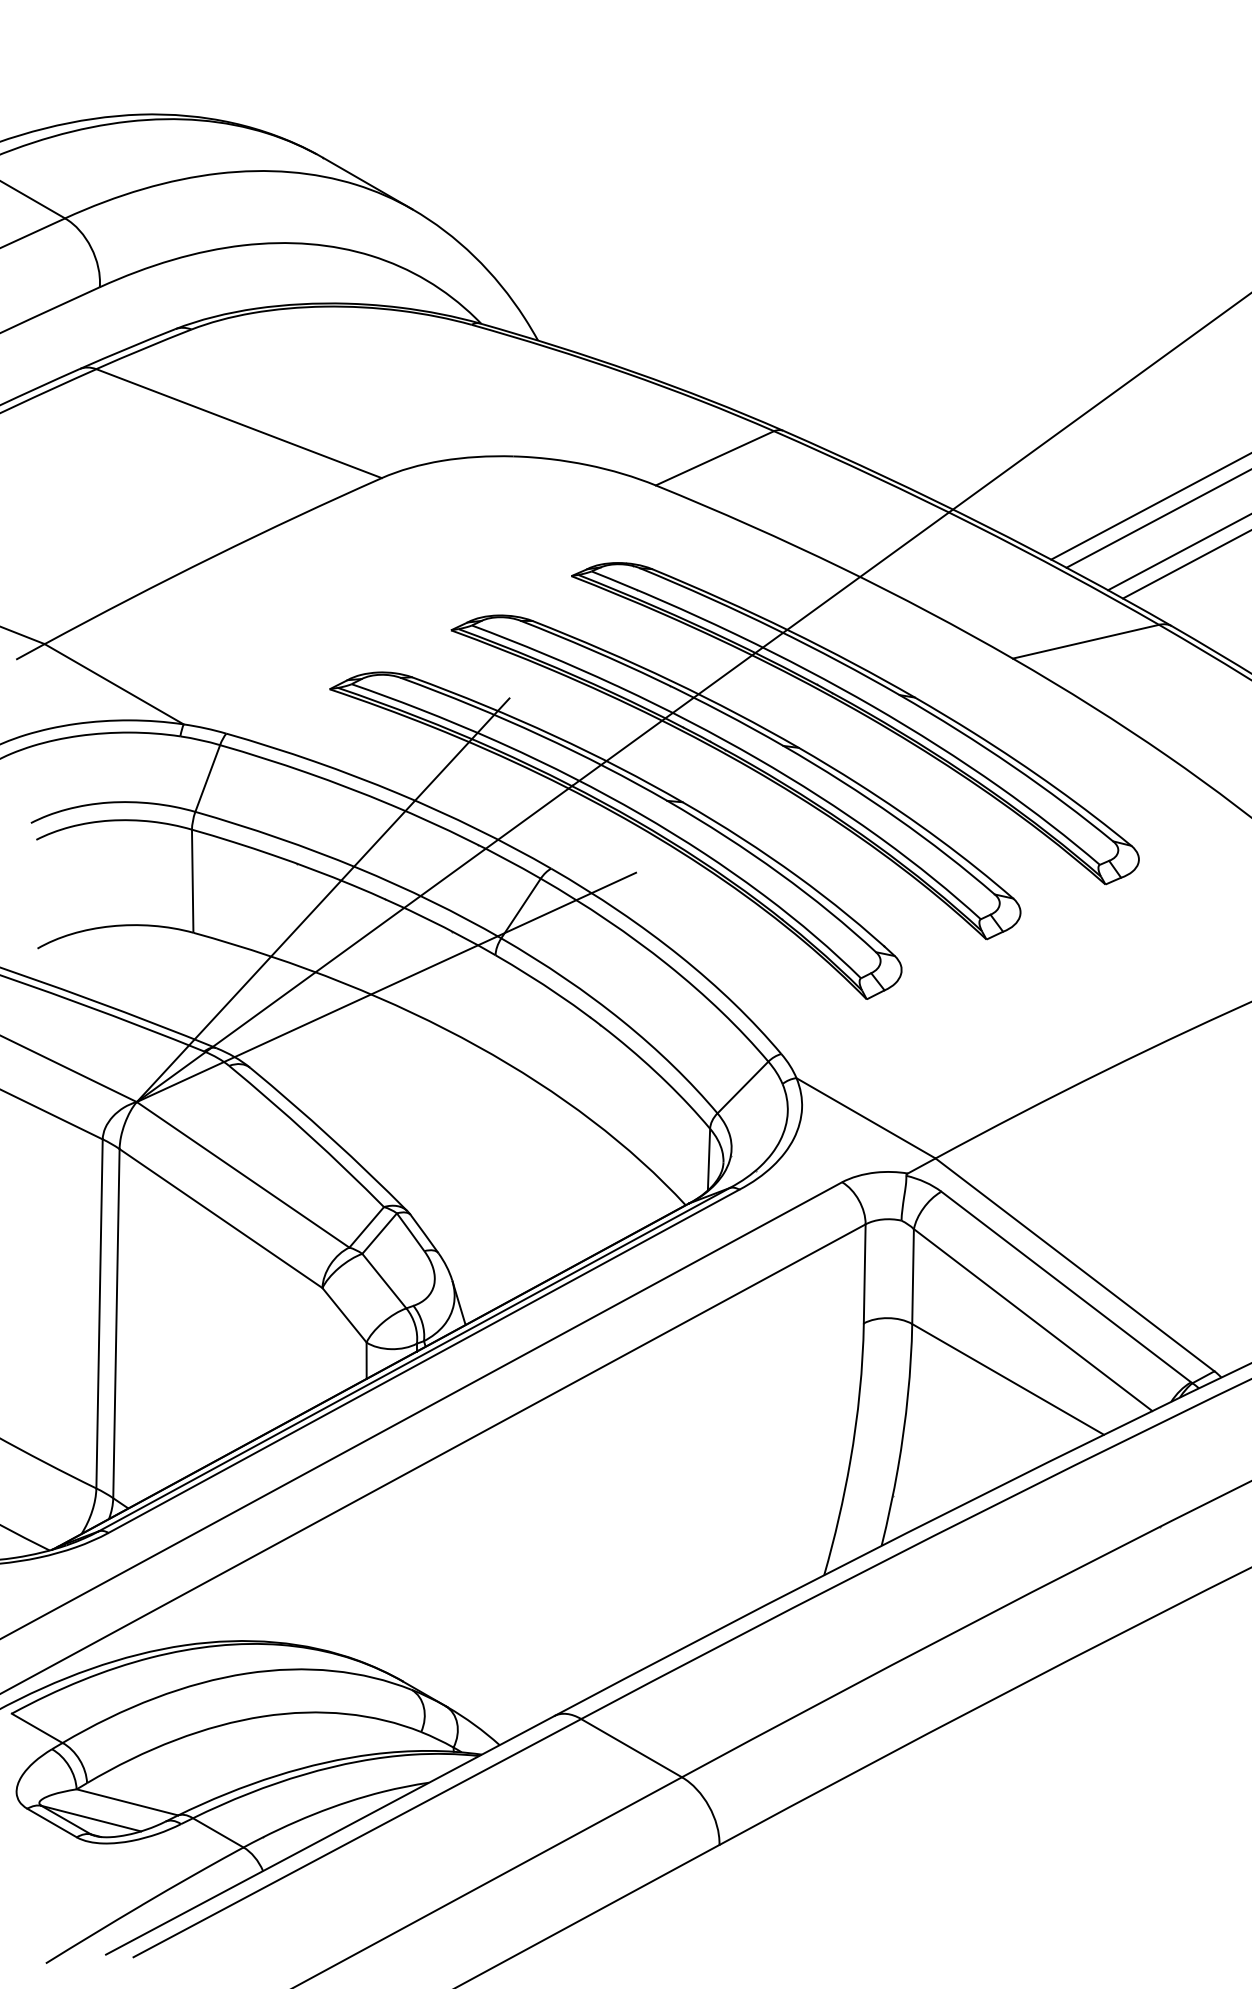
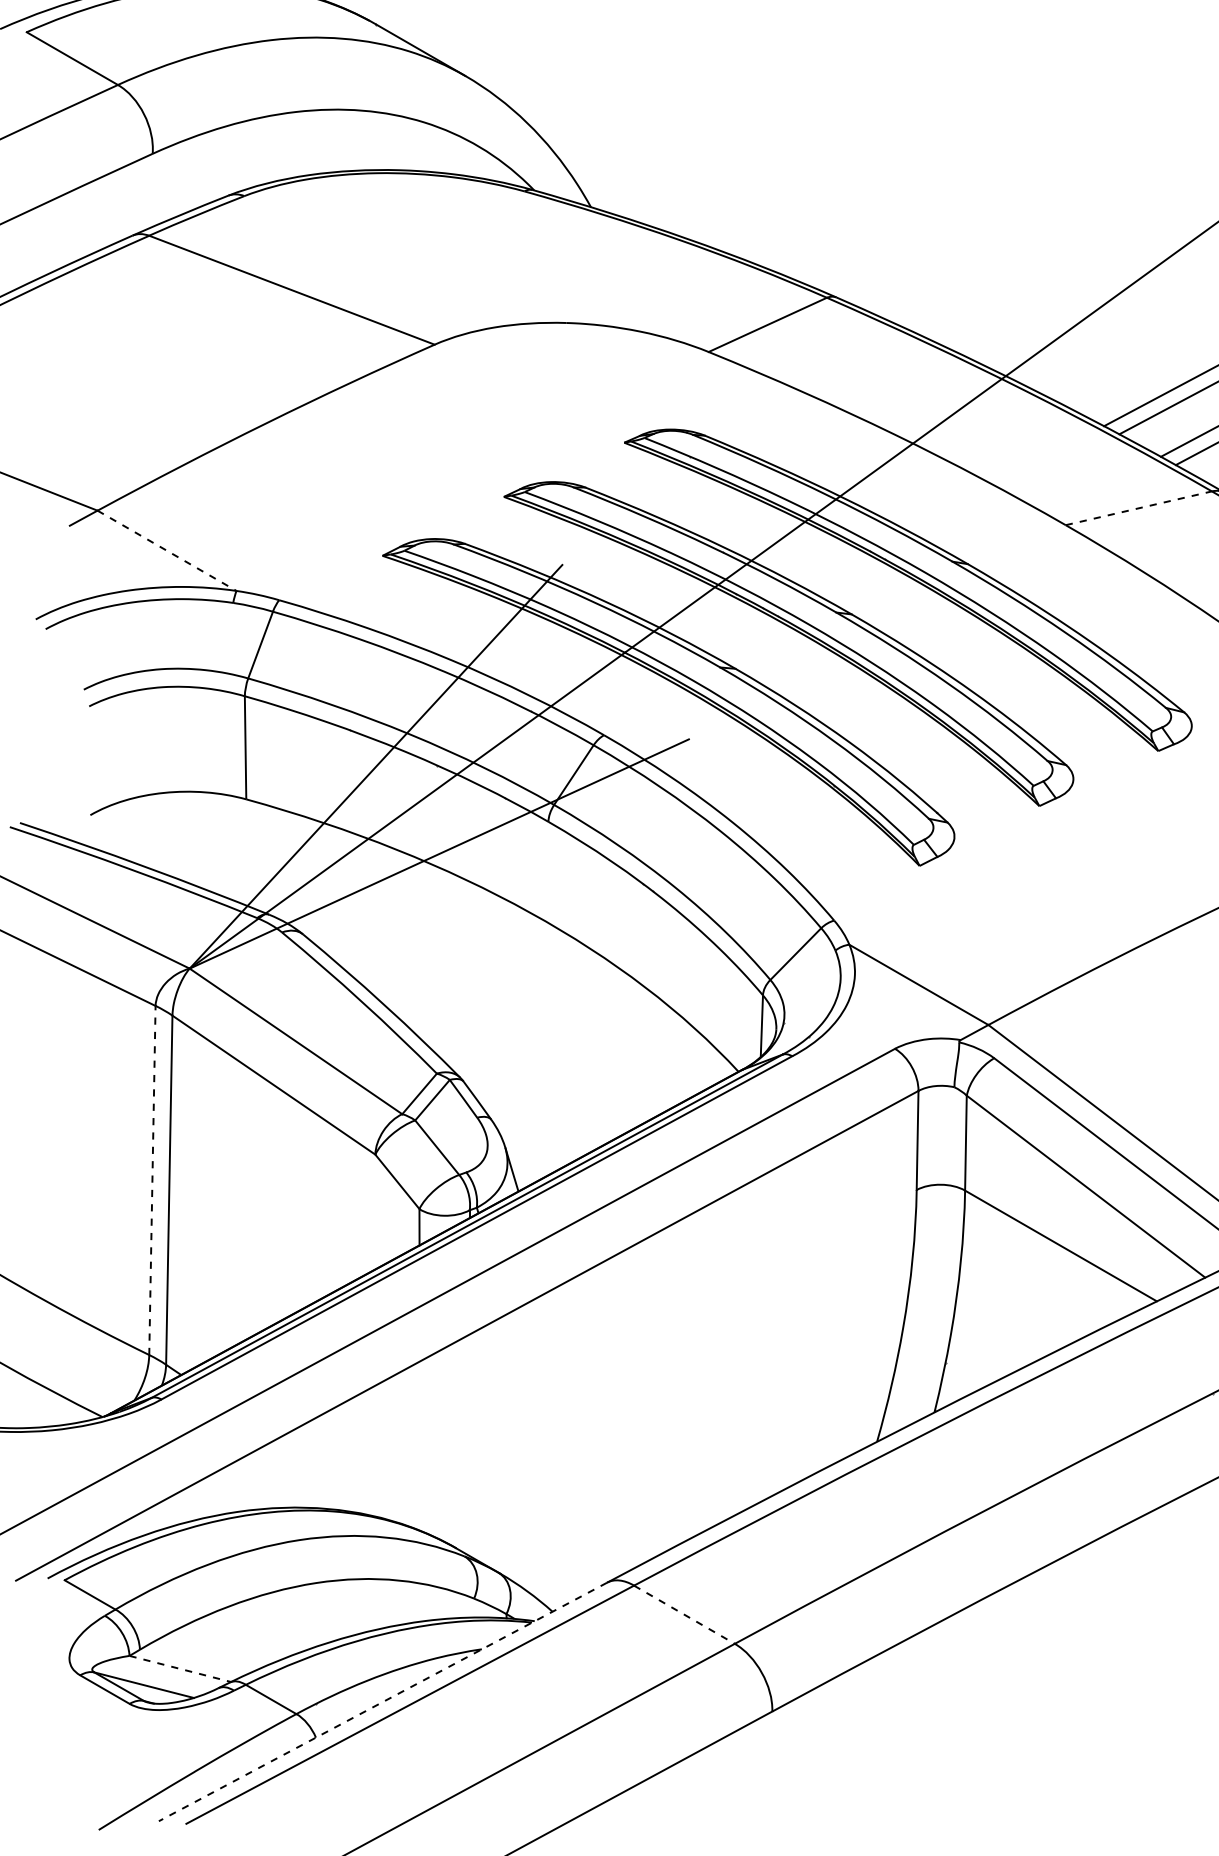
line: (1086, 641) -> (1139, 508), solid -> dashed
line: (114, 684) -> (167, 551), solid -> dashed
line: (99, 1313) -> (152, 1180), solid -> dashed
line: (632, 1748) -> (685, 1615), solid -> dashed
line: (127, 1802) -> (180, 1669), solid -> dashed
line: (330, 1835) -> (383, 1702), solid -> dashed

